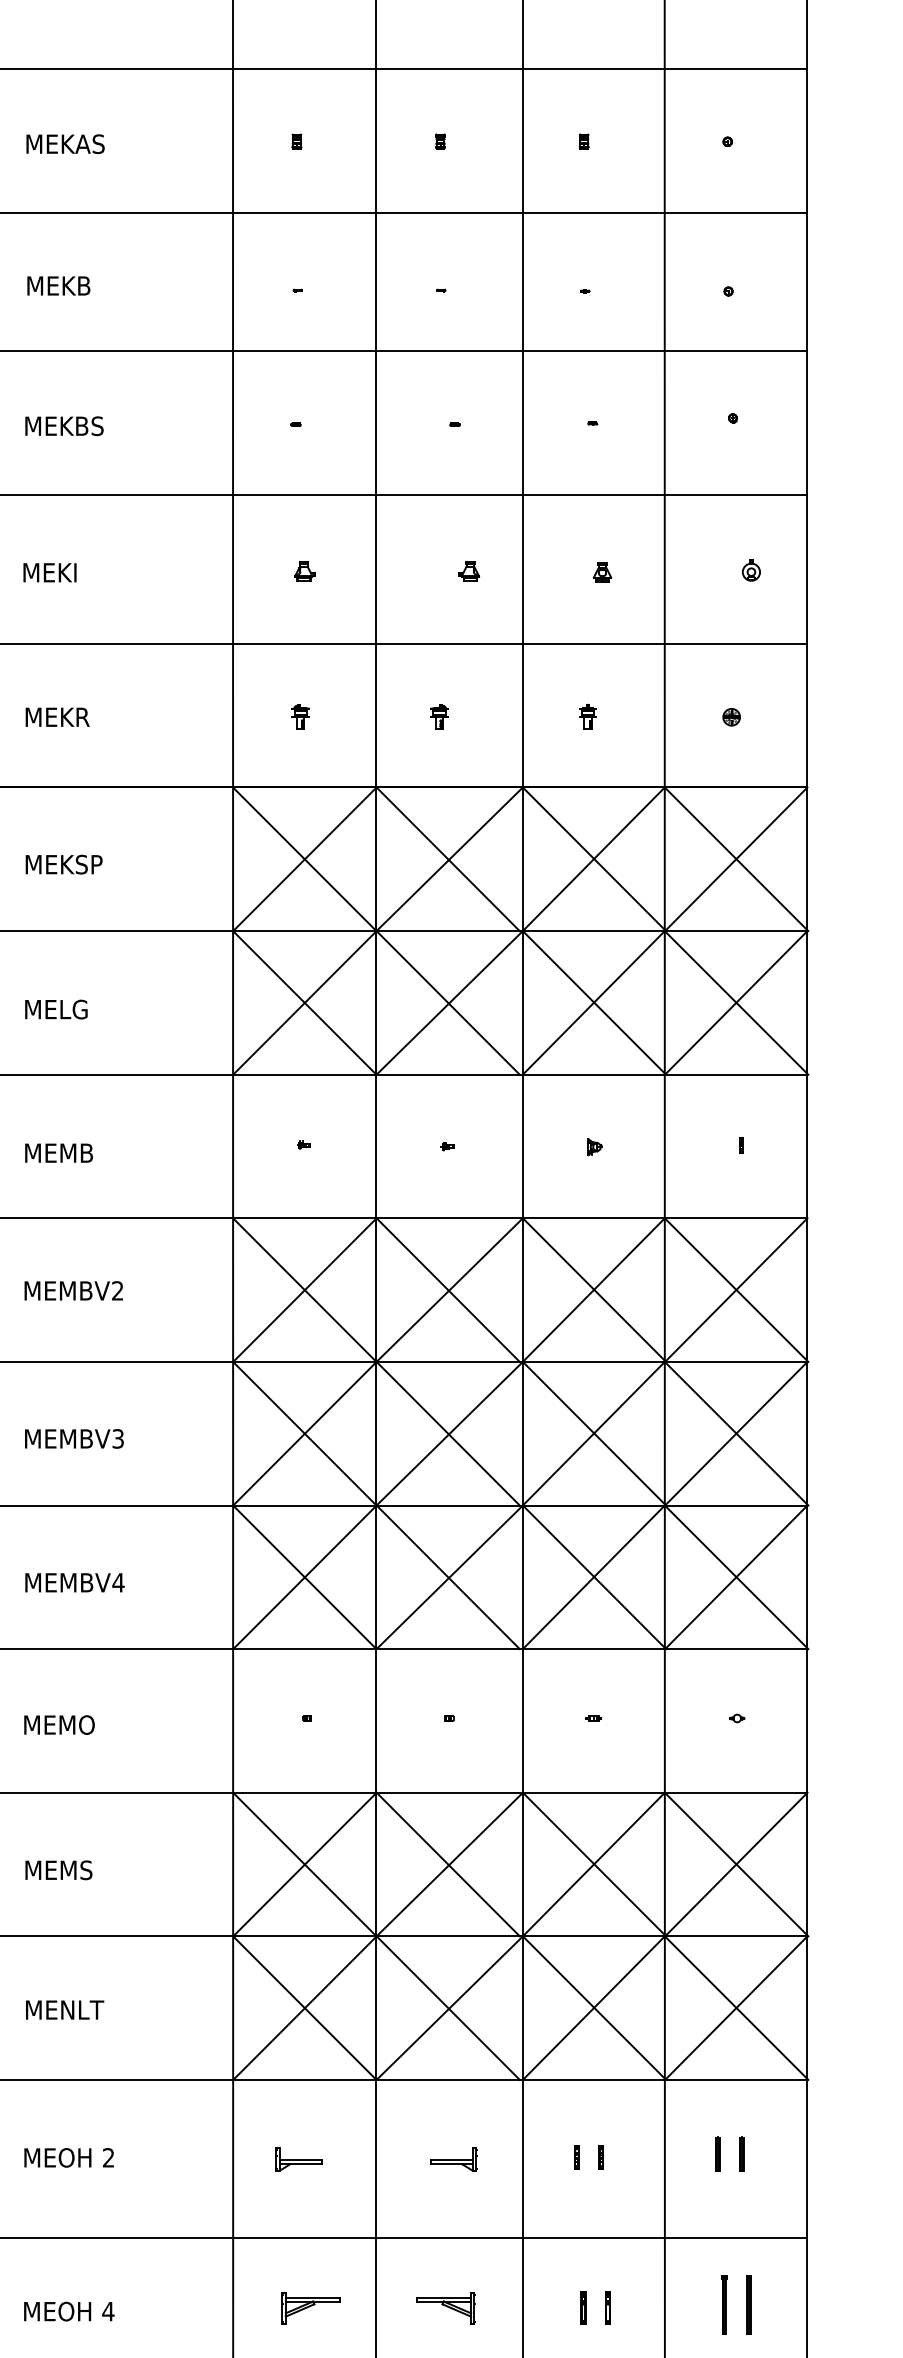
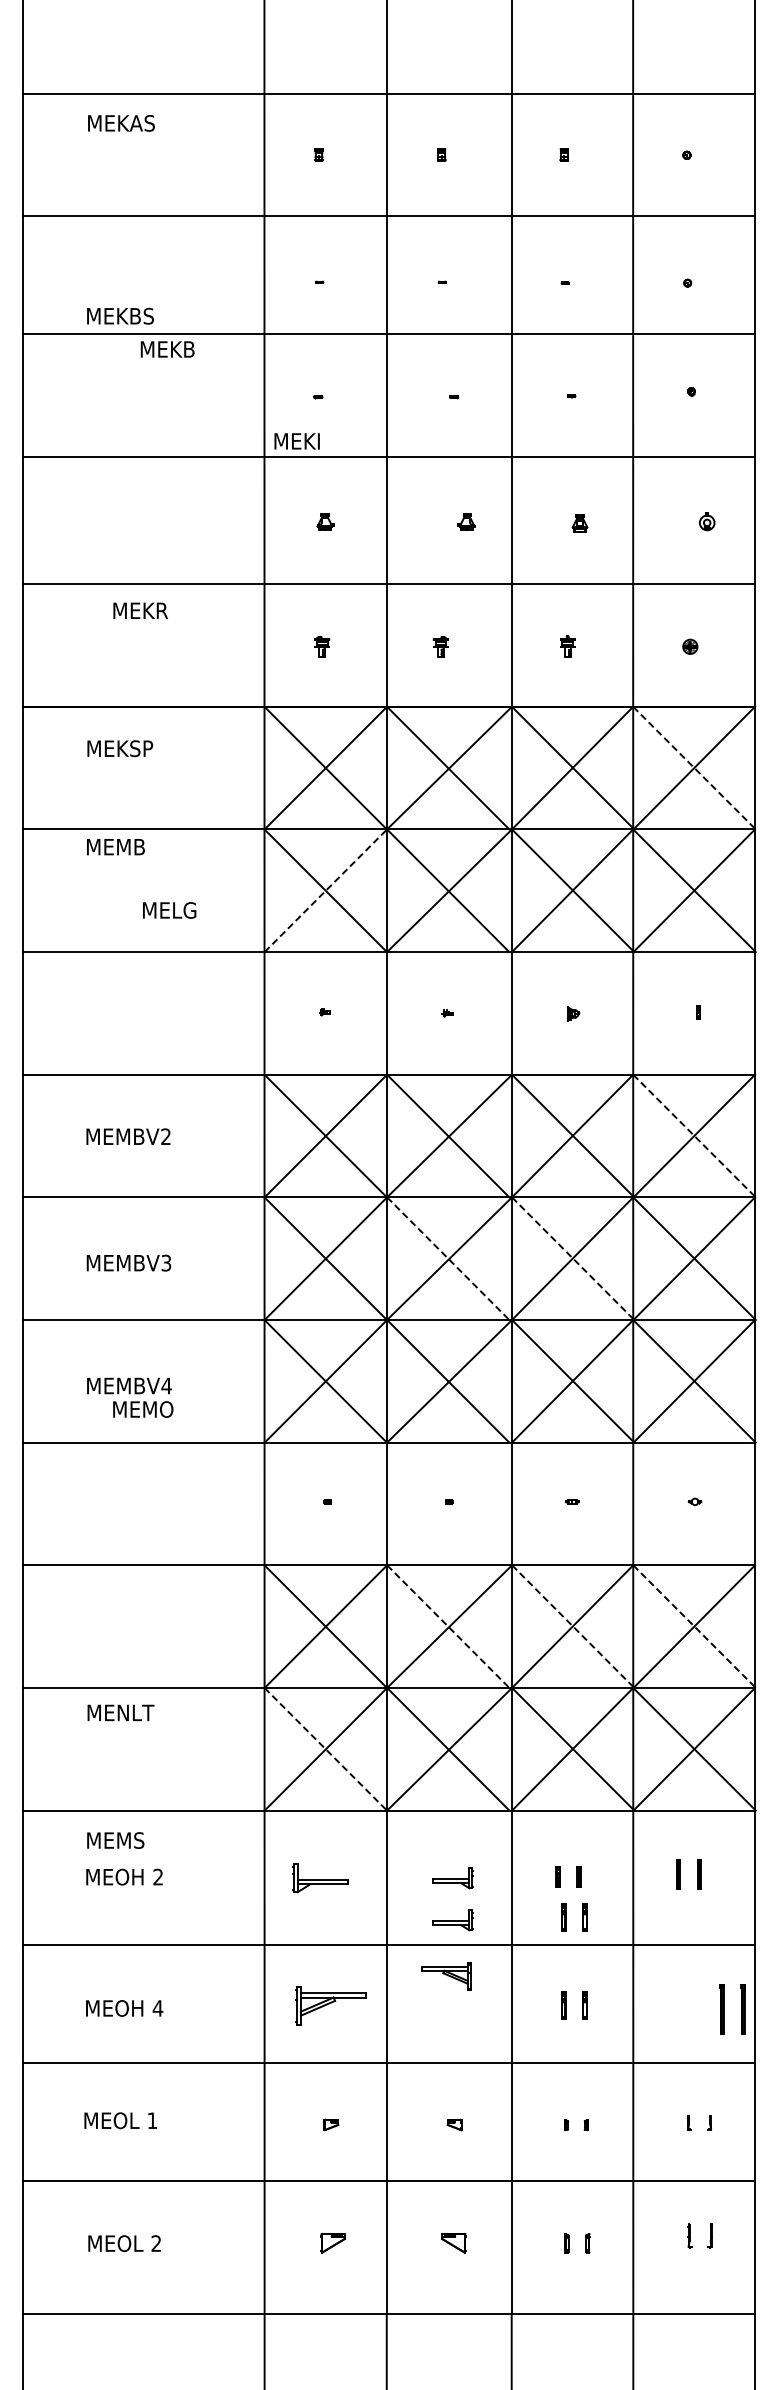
text: (65, 144) -> (121, 123), moved
text: (58, 286) -> (167, 349), moved
text: (64, 425) -> (120, 315), moved
text: (49, 572) -> (296, 441), moved
text: (57, 716) -> (140, 610), moved
line: (736, 859) -> (694, 768), solid -> dashed
text: (64, 864) -> (120, 748), moved
line: (304, 1002) -> (325, 890), solid -> dashed
text: (56, 1009) -> (169, 910), moved
text: (58, 1153) -> (115, 847), moved
line: (736, 1290) -> (694, 1136), solid -> dashed
line: (448, 1433) -> (448, 1258), solid -> dashed
line: (594, 1433) -> (573, 1258), solid -> dashed
text: (59, 1725) -> (143, 1409), moved
line: (448, 1864) -> (448, 1626), solid -> dashed
line: (594, 1864) -> (573, 1626), solid -> dashed
line: (736, 1864) -> (694, 1626), solid -> dashed
text: (58, 1870) -> (115, 1840), moved
line: (304, 2008) -> (325, 1749), solid -> dashed
text: (64, 2009) -> (120, 1712), moved
part: (298, 2159) -> (320, 1878), size x1.4
part: (586, 2205) -> (566, 1917), added
part: (453, 2208) -> (452, 1920), added
part: (727, 2304) -> (724, 2009), moved
part: (310, 2308) -> (330, 2005), size x1.4
part: (446, 2308) -> (446, 1976), moved

